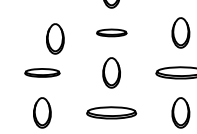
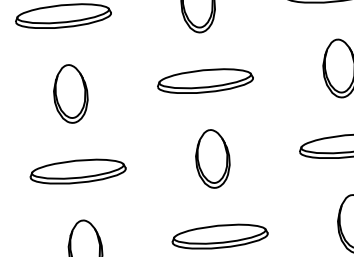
part: (111, 32) -> (205, 80), size x1.67
part: (55, 38) -> (70, 93), moved
part: (42, 72) -> (78, 170), size x1.43

